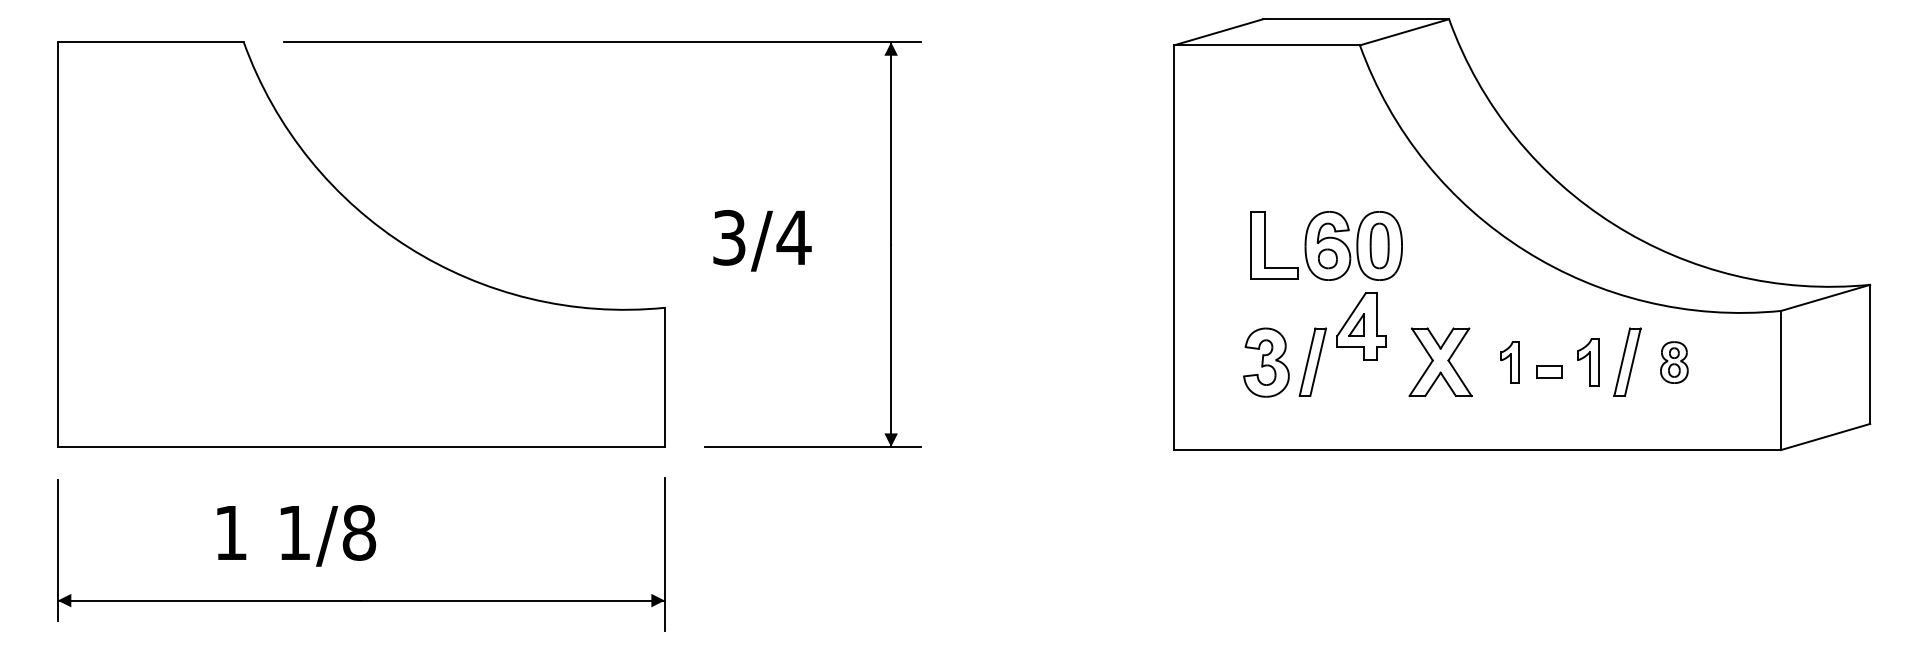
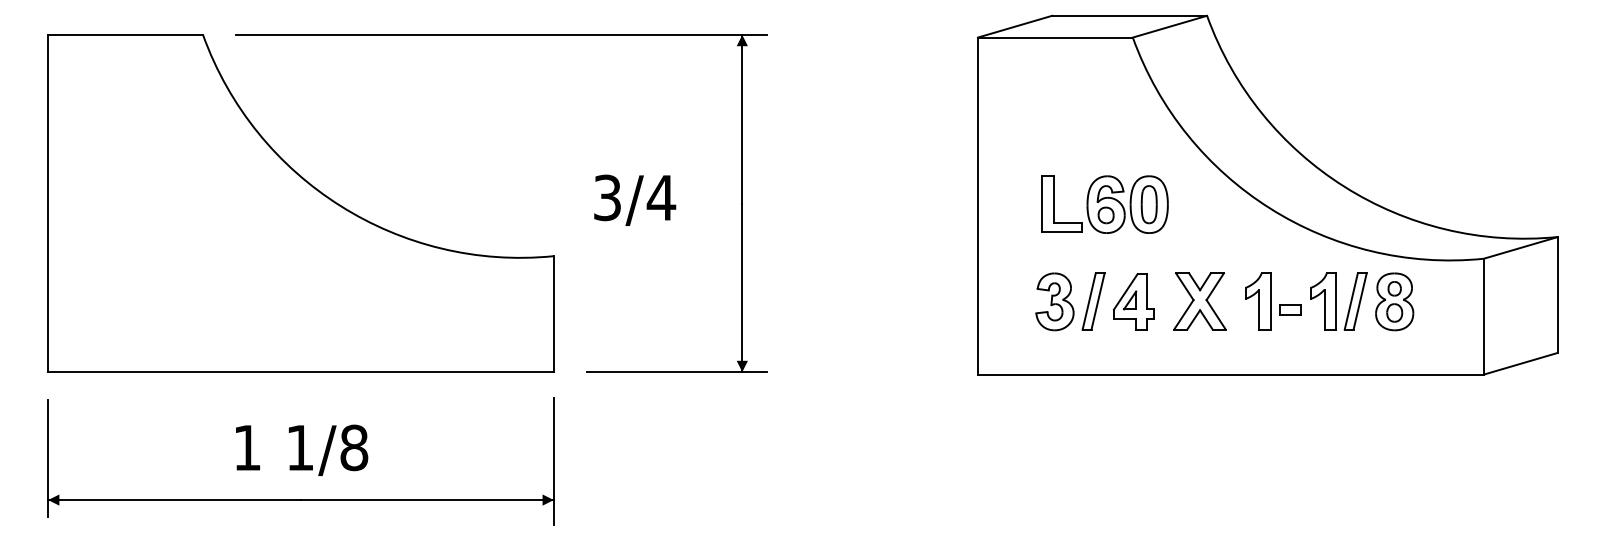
part: (1361, 326) -> (1134, 301), moved
part: (1509, 362) -> (1257, 301), size x1.67
part: (1588, 362) -> (1323, 301), size x1.43
part: (1674, 362) -> (1394, 301), size x1.67
text: (296, 535) -> (301, 450), moved

